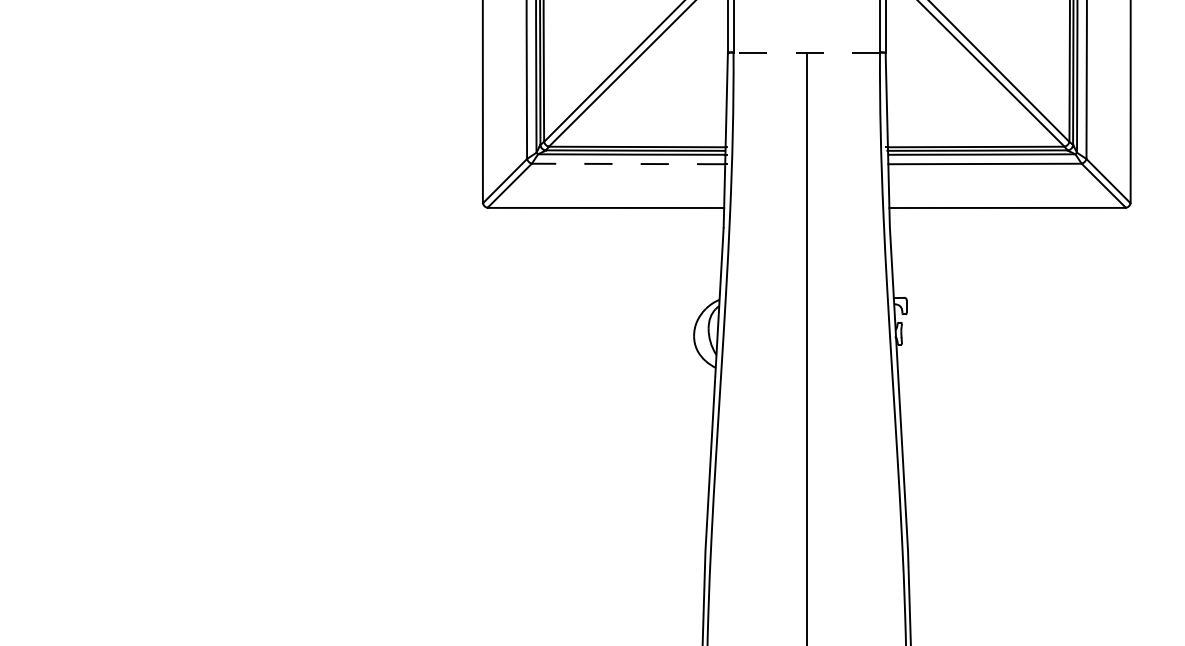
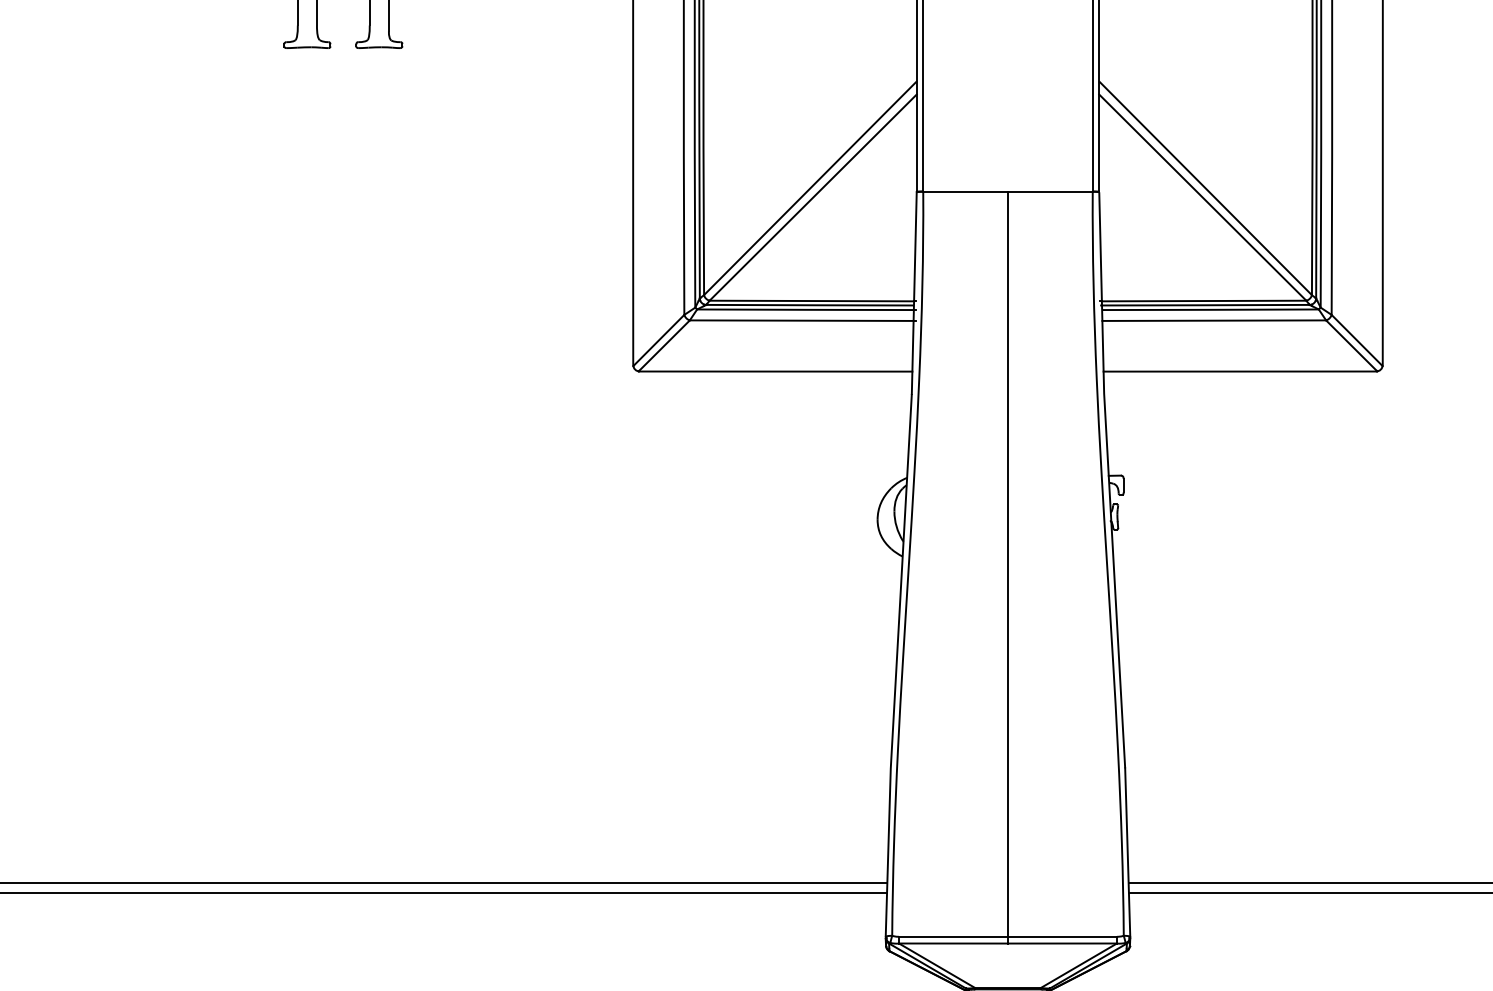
line: (807, 52) -> (1008, 191), dashed -> solid
line: (628, 163) -> (801, 320), dashed -> solid

